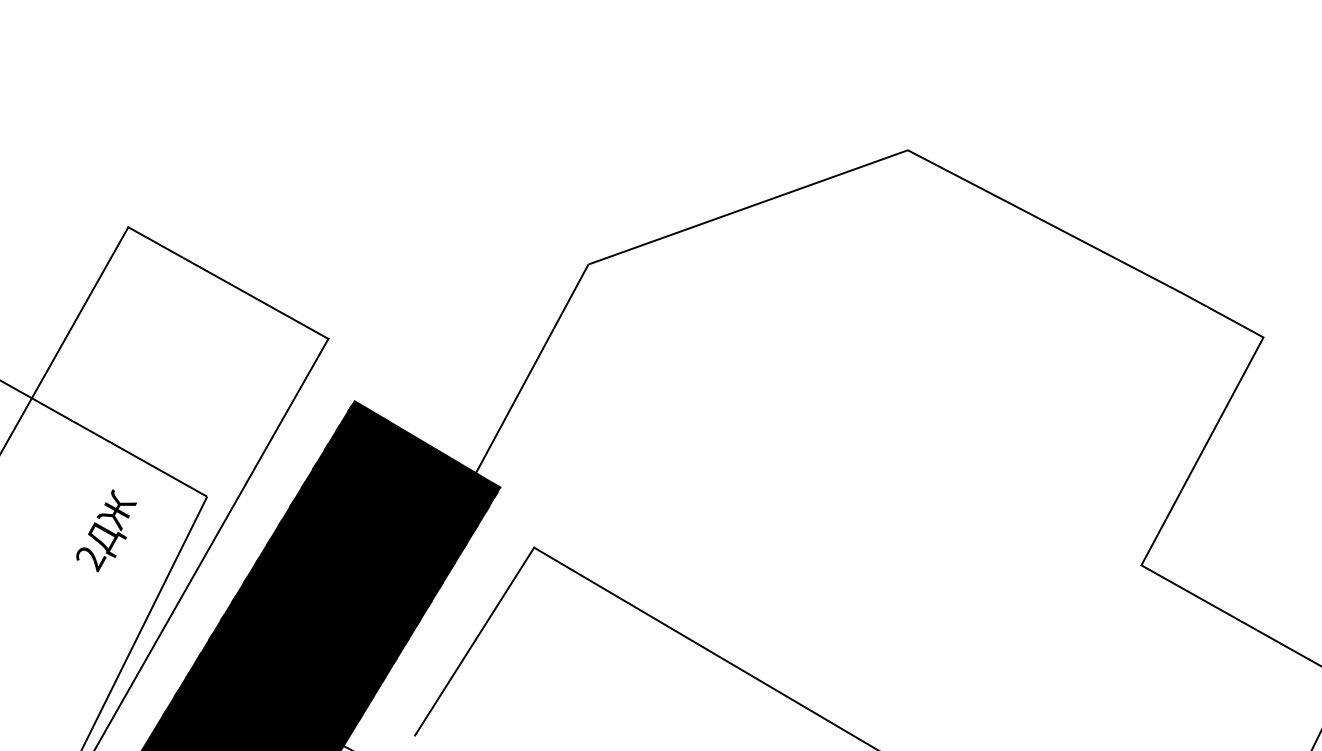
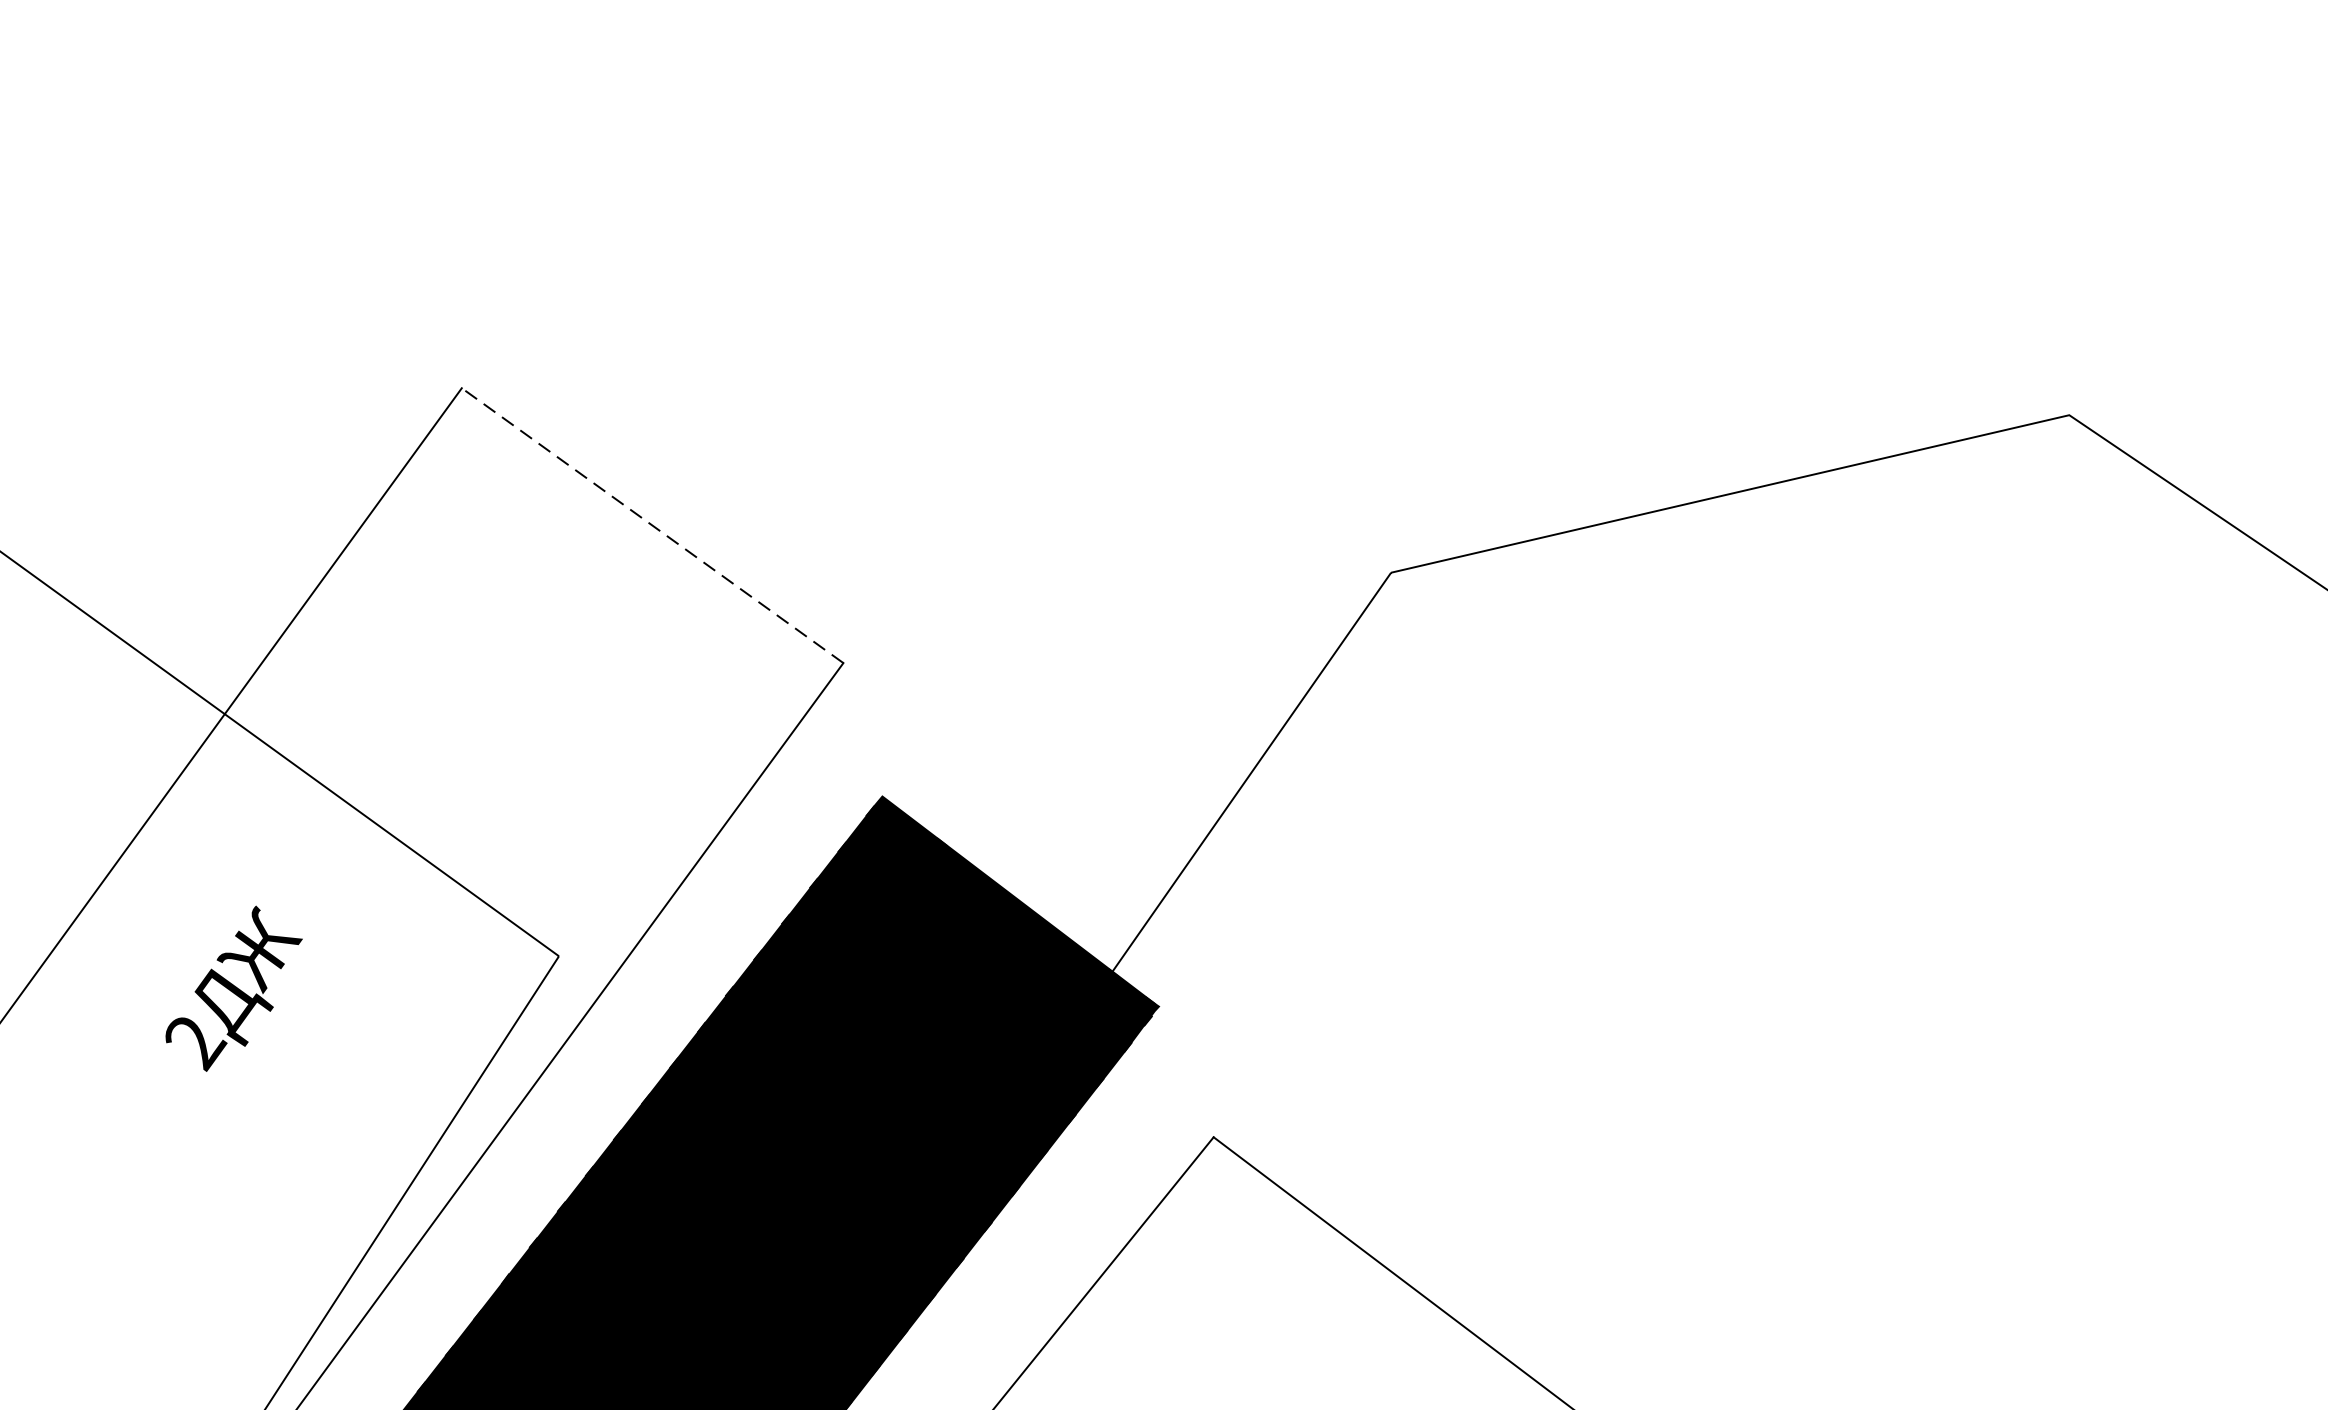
line: (228, 283) -> (652, 526), solid -> dashed
text: (106, 530) -> (233, 988), moved

